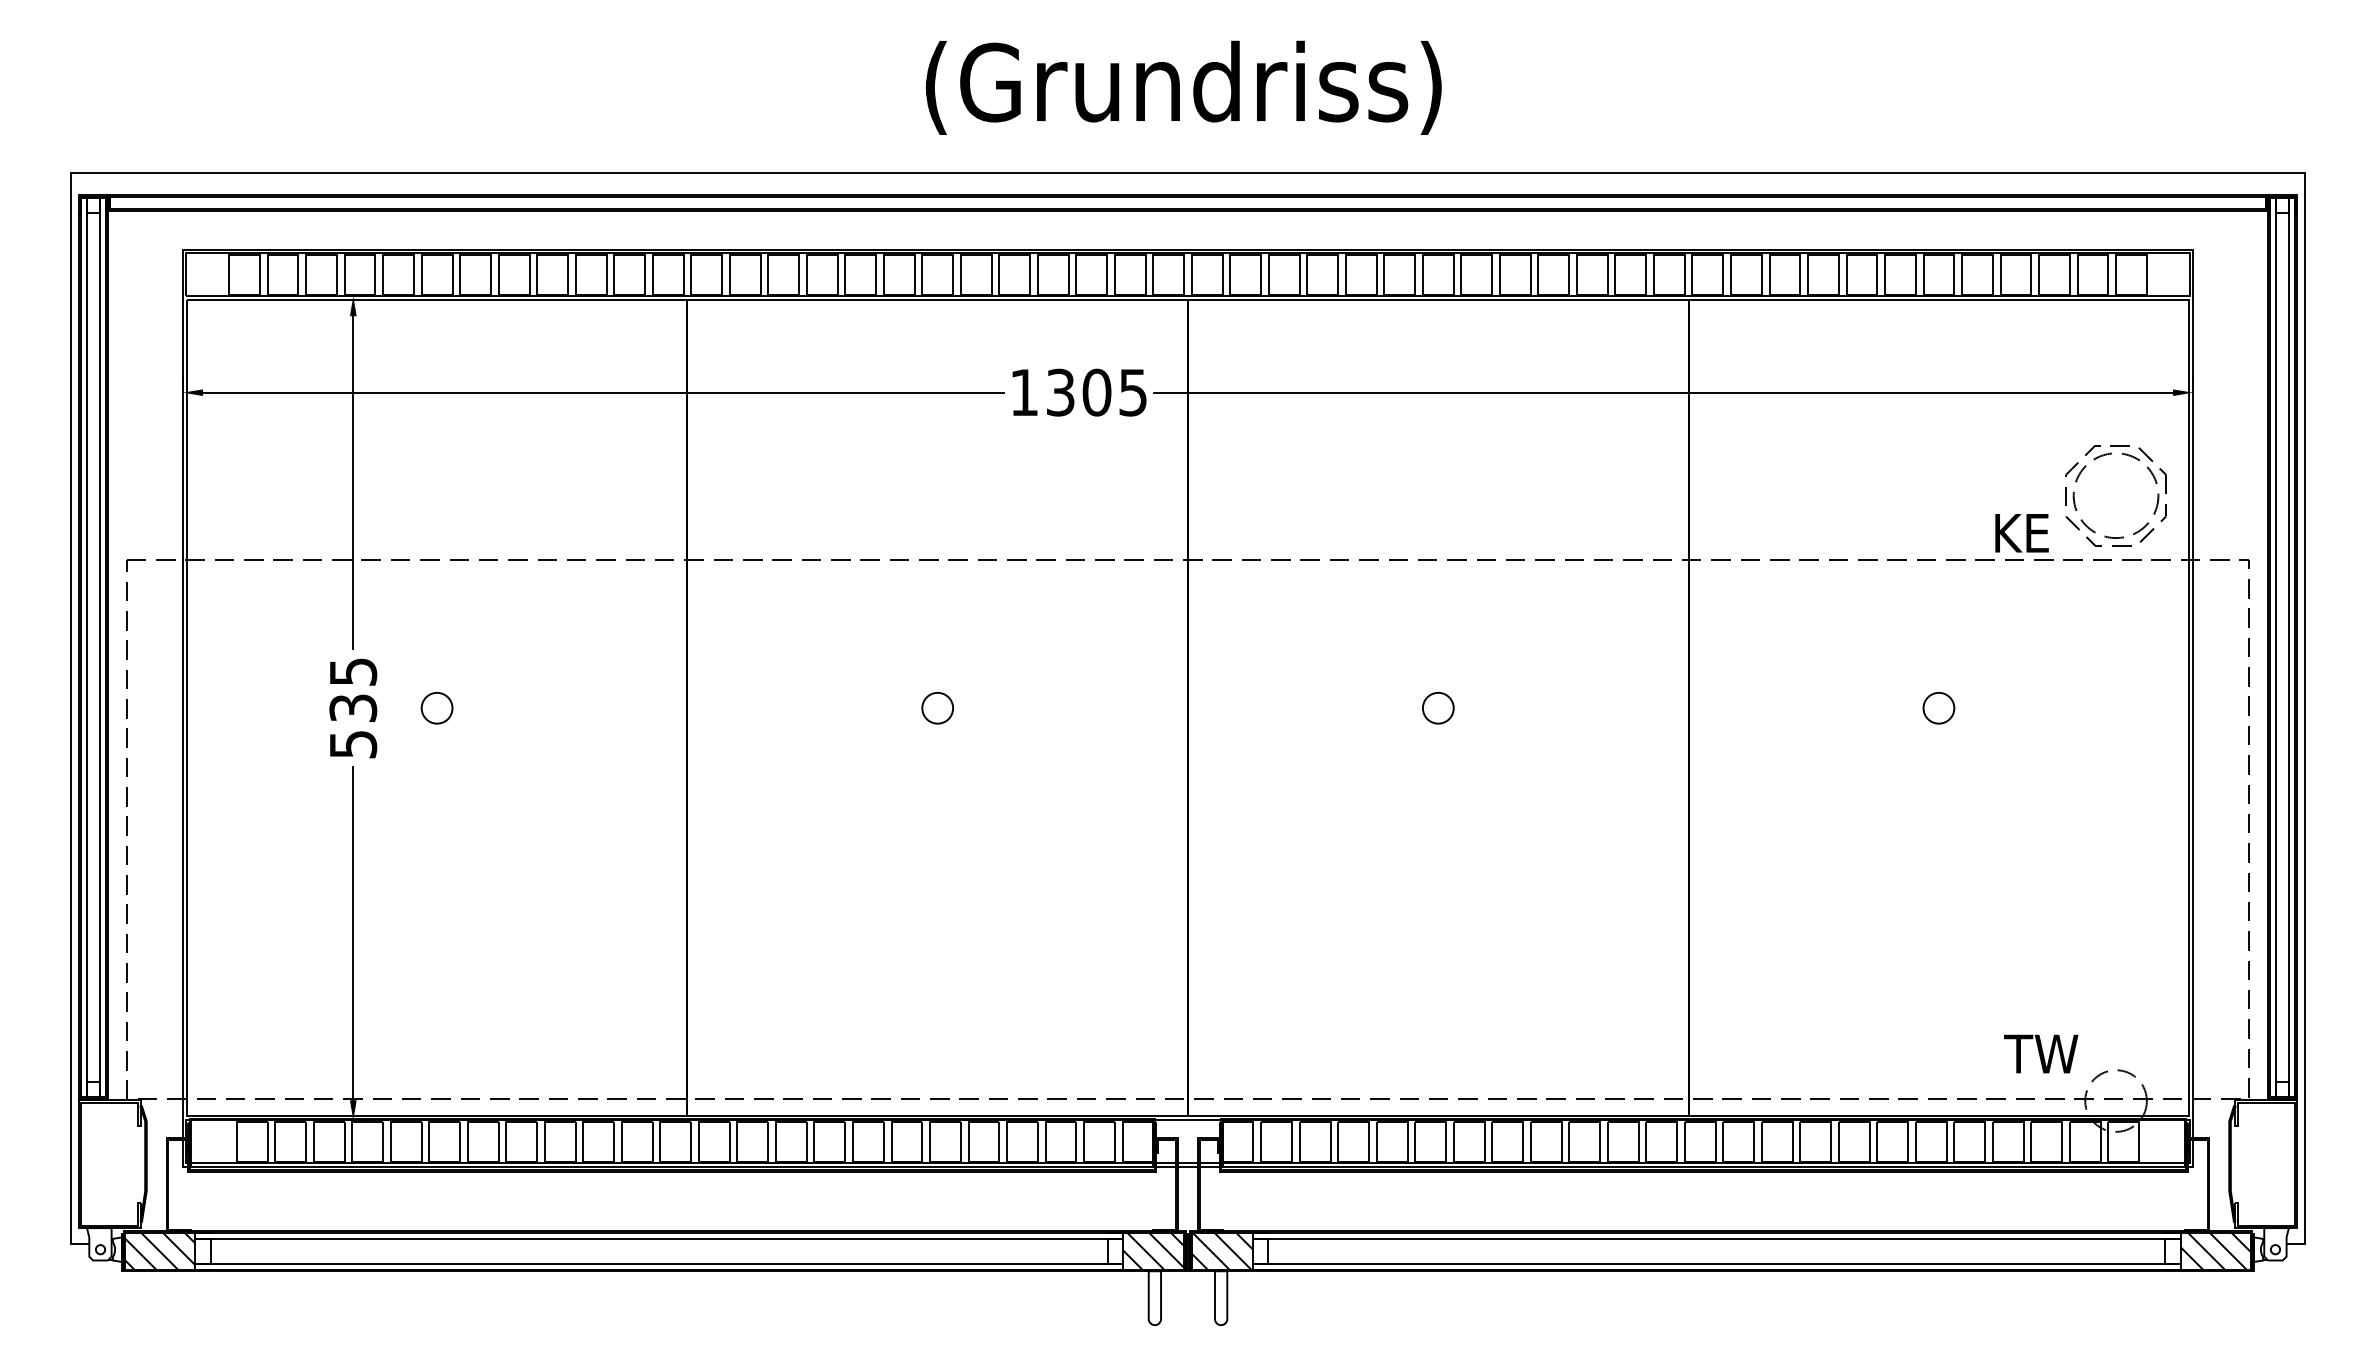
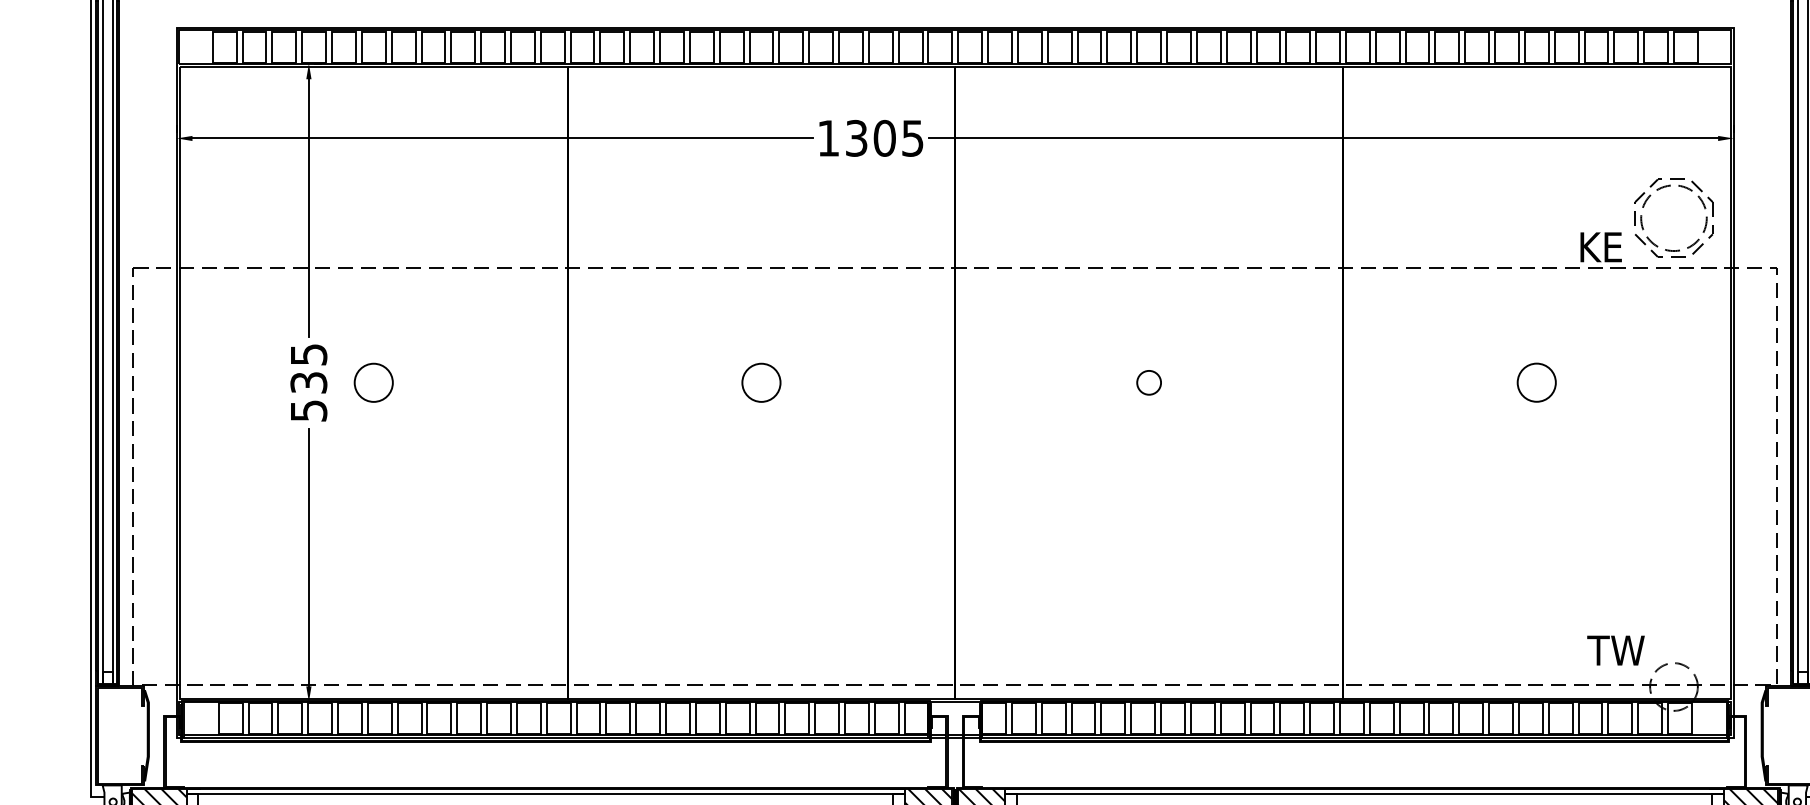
circle: (436, 707) -> (373, 382), size x1.6
circle: (937, 707) -> (761, 382), size x1.6
circle: (1938, 708) -> (1536, 383), size x1.6

